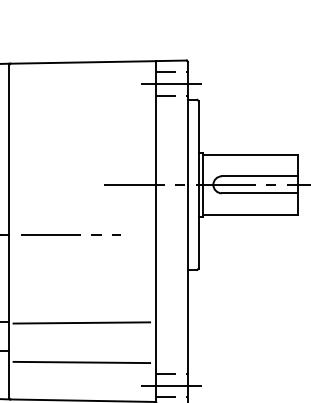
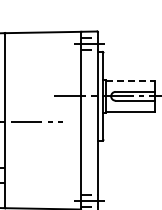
line: (250, 154) -> (130, 80), solid -> dashed
line: (81, 323) -> (42, 168), removed
line: (81, 361) -> (42, 188), removed

